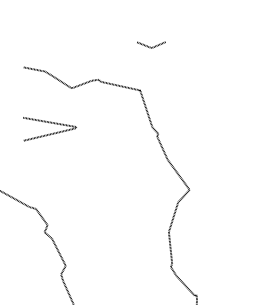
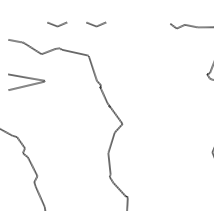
line: (94, 46) -> (57, 25), added

